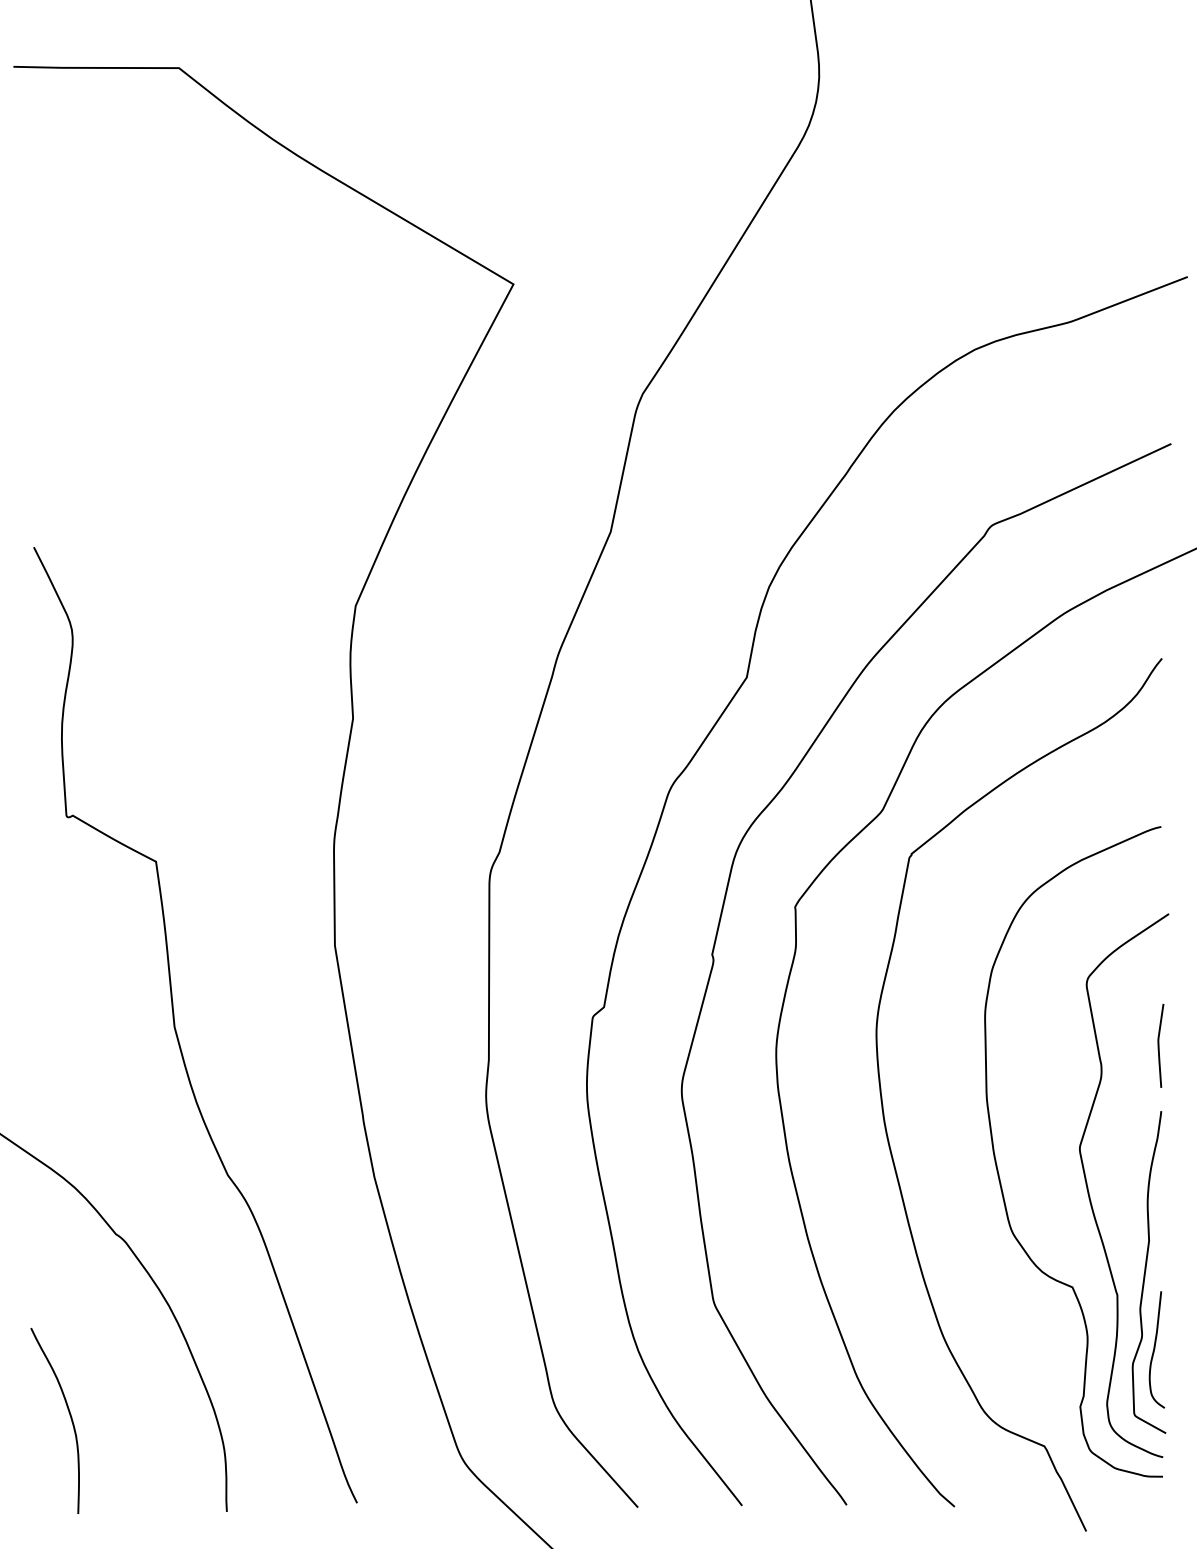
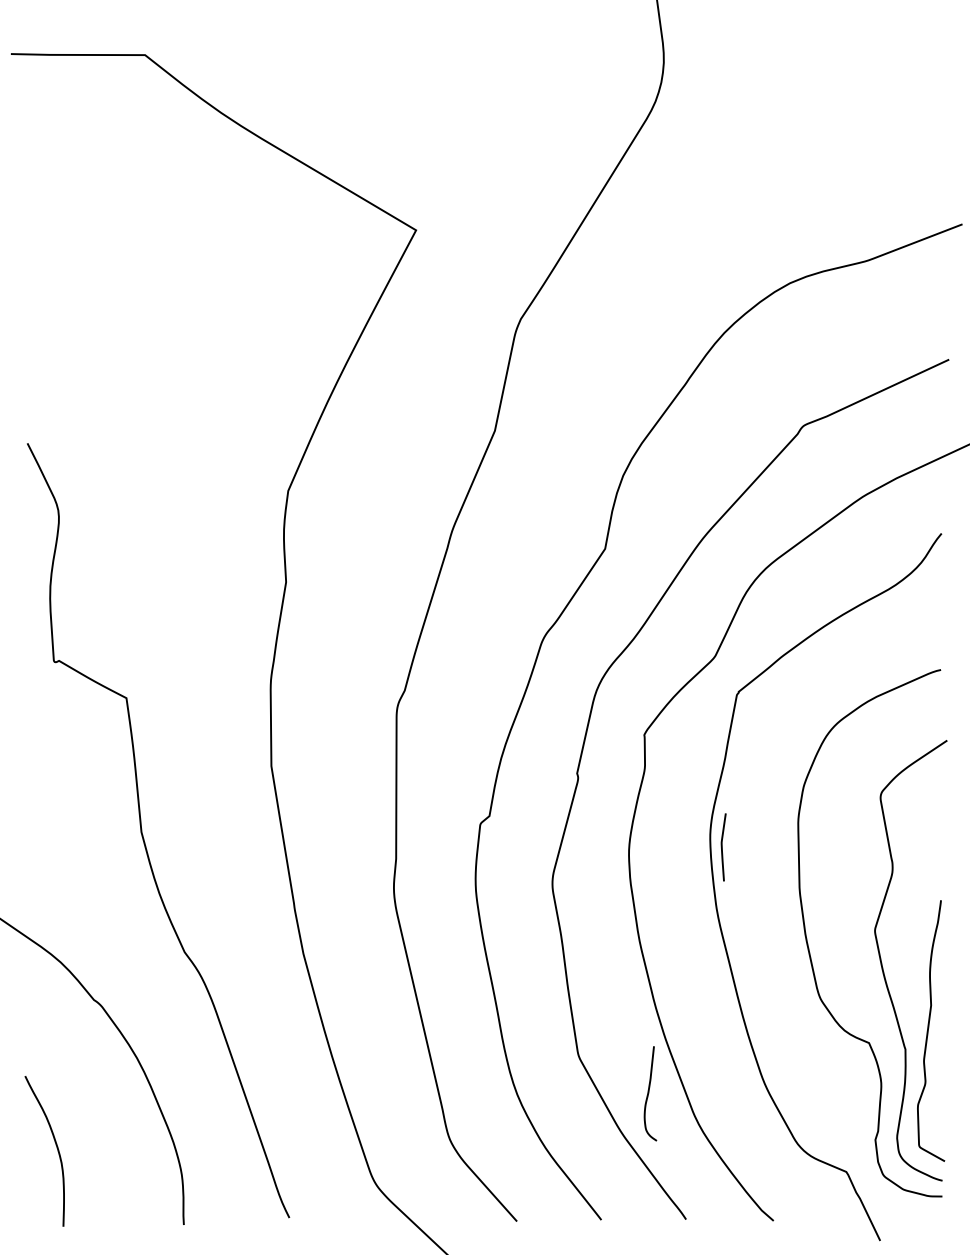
curve: (1159, 1046) -> (722, 847), moved
curve: (1155, 1349) -> (649, 1093), moved

